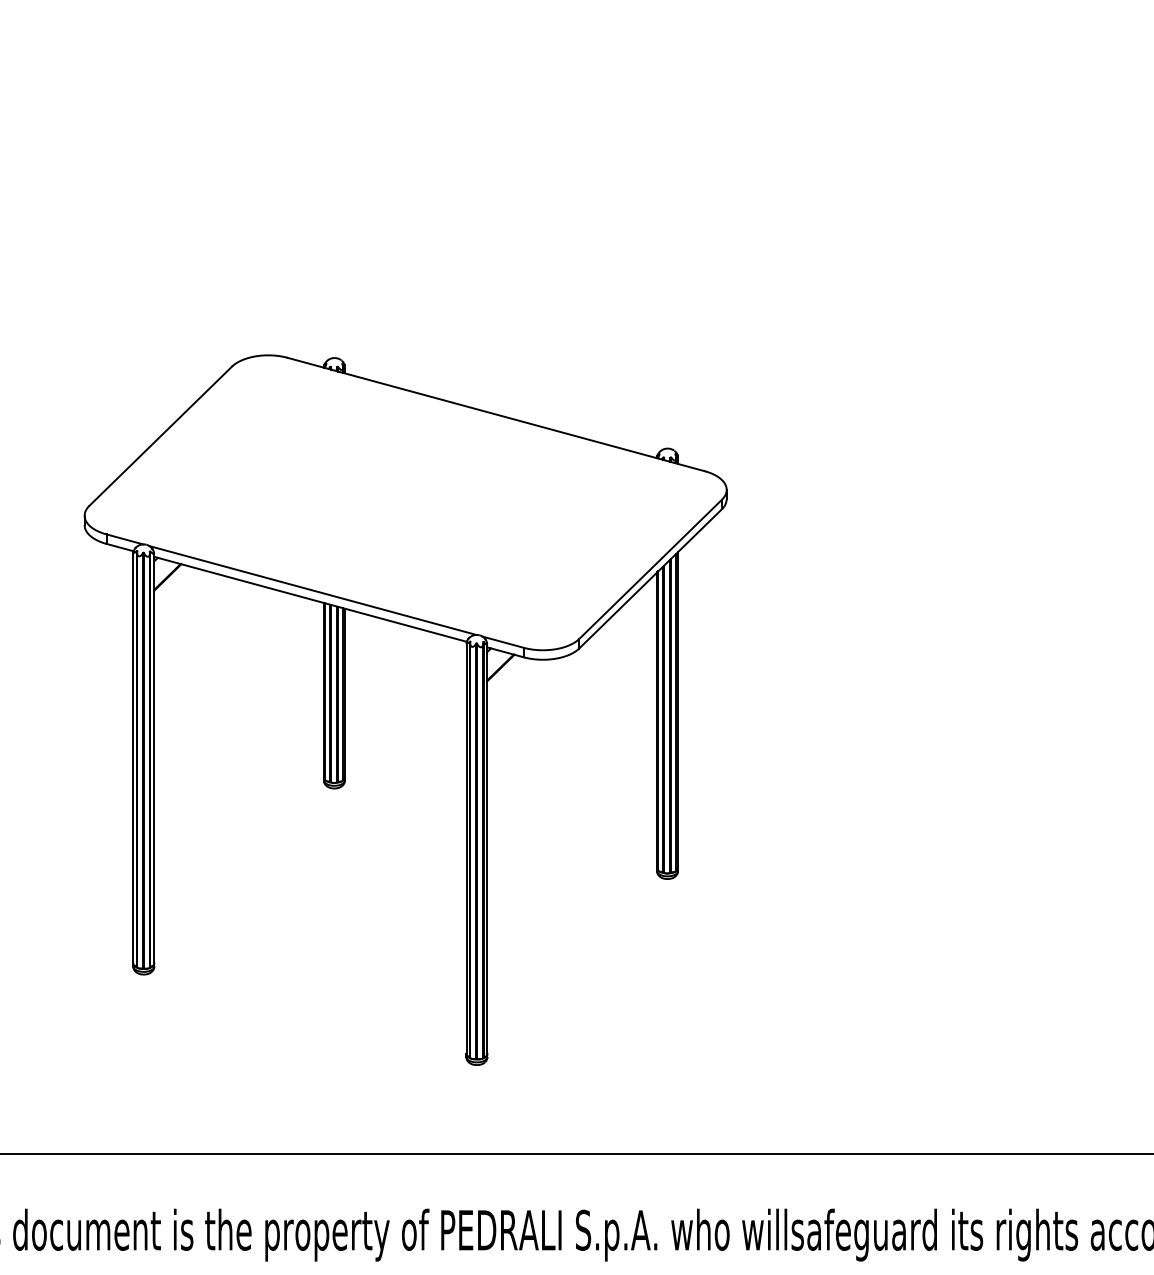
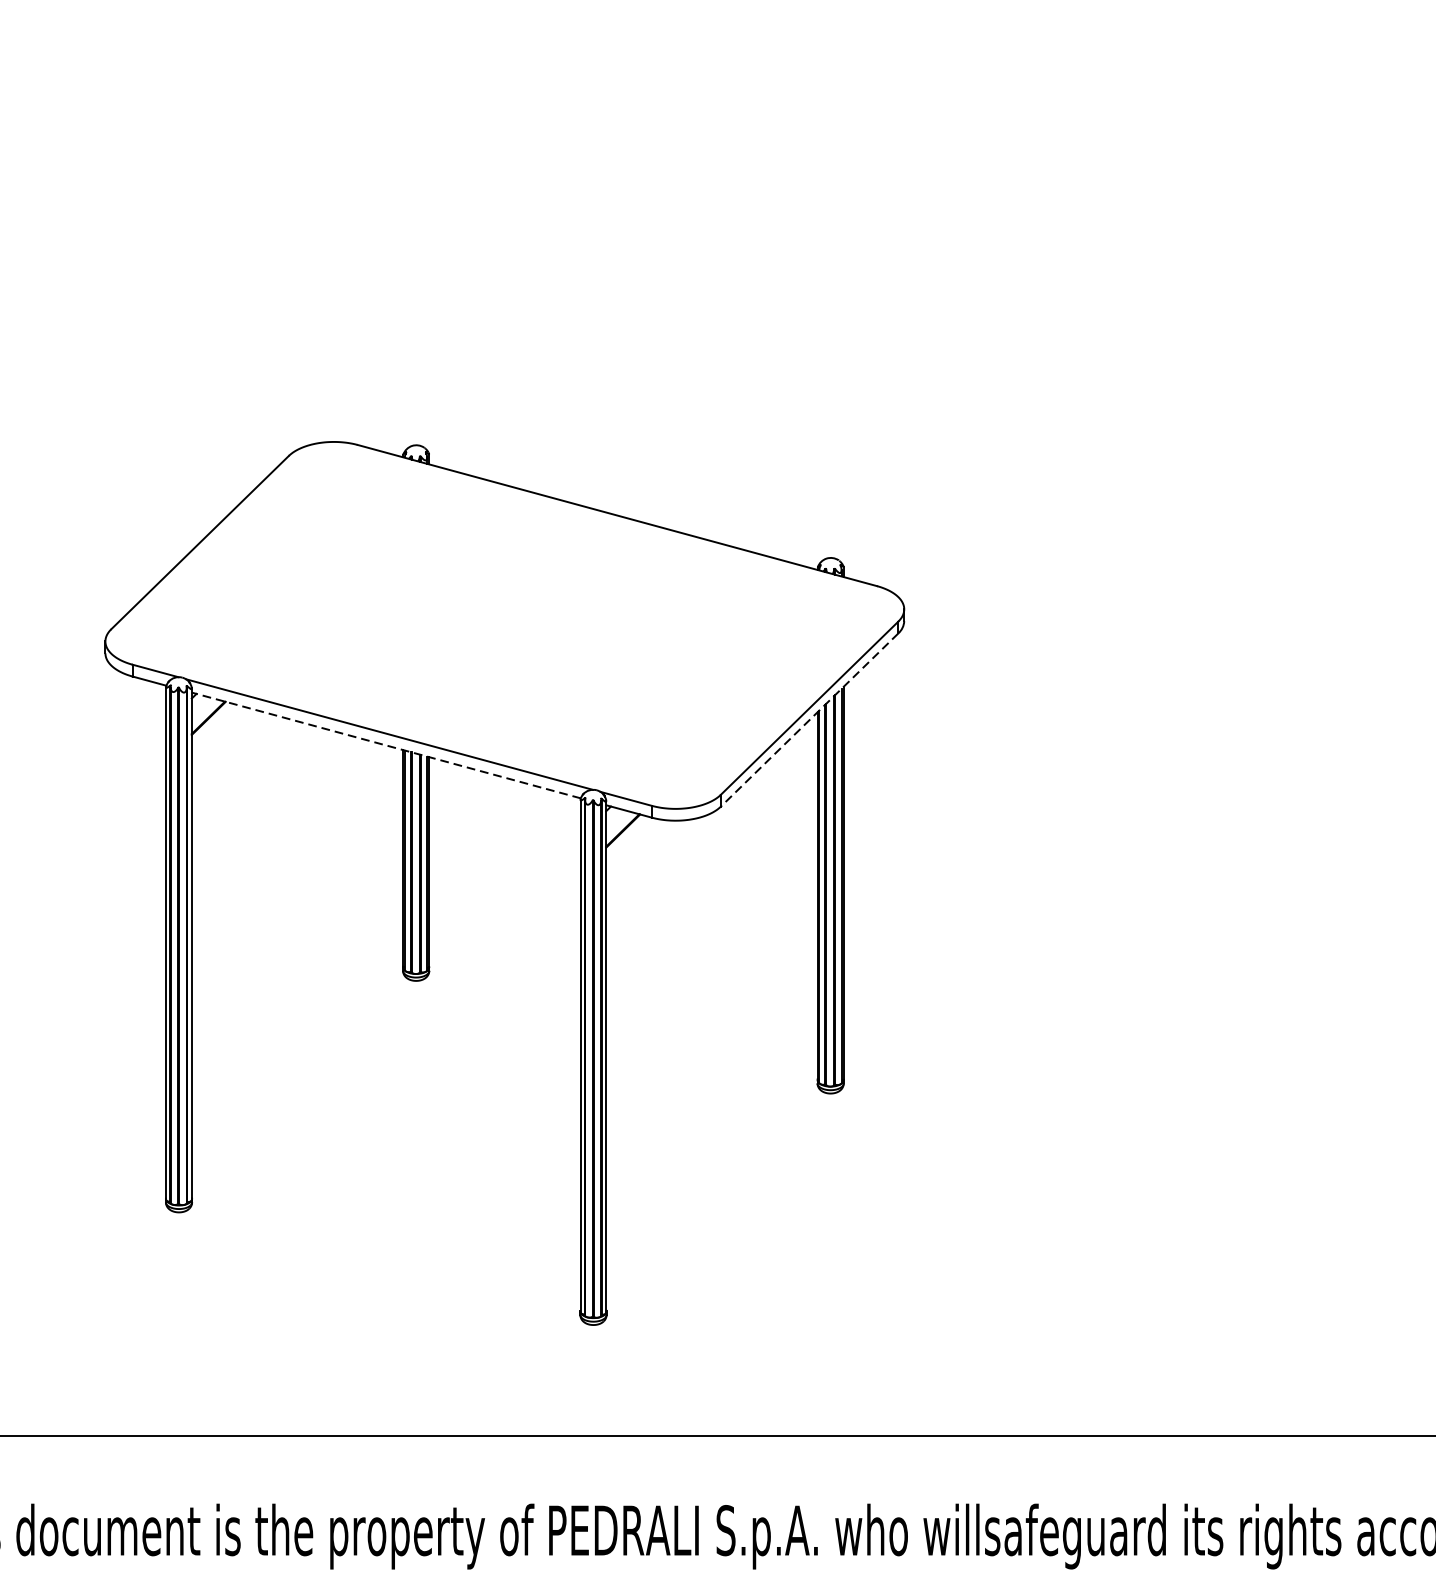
line: (650, 578) -> (809, 719), solid -> dashed
line: (309, 599) -> (385, 745), solid -> dashed

